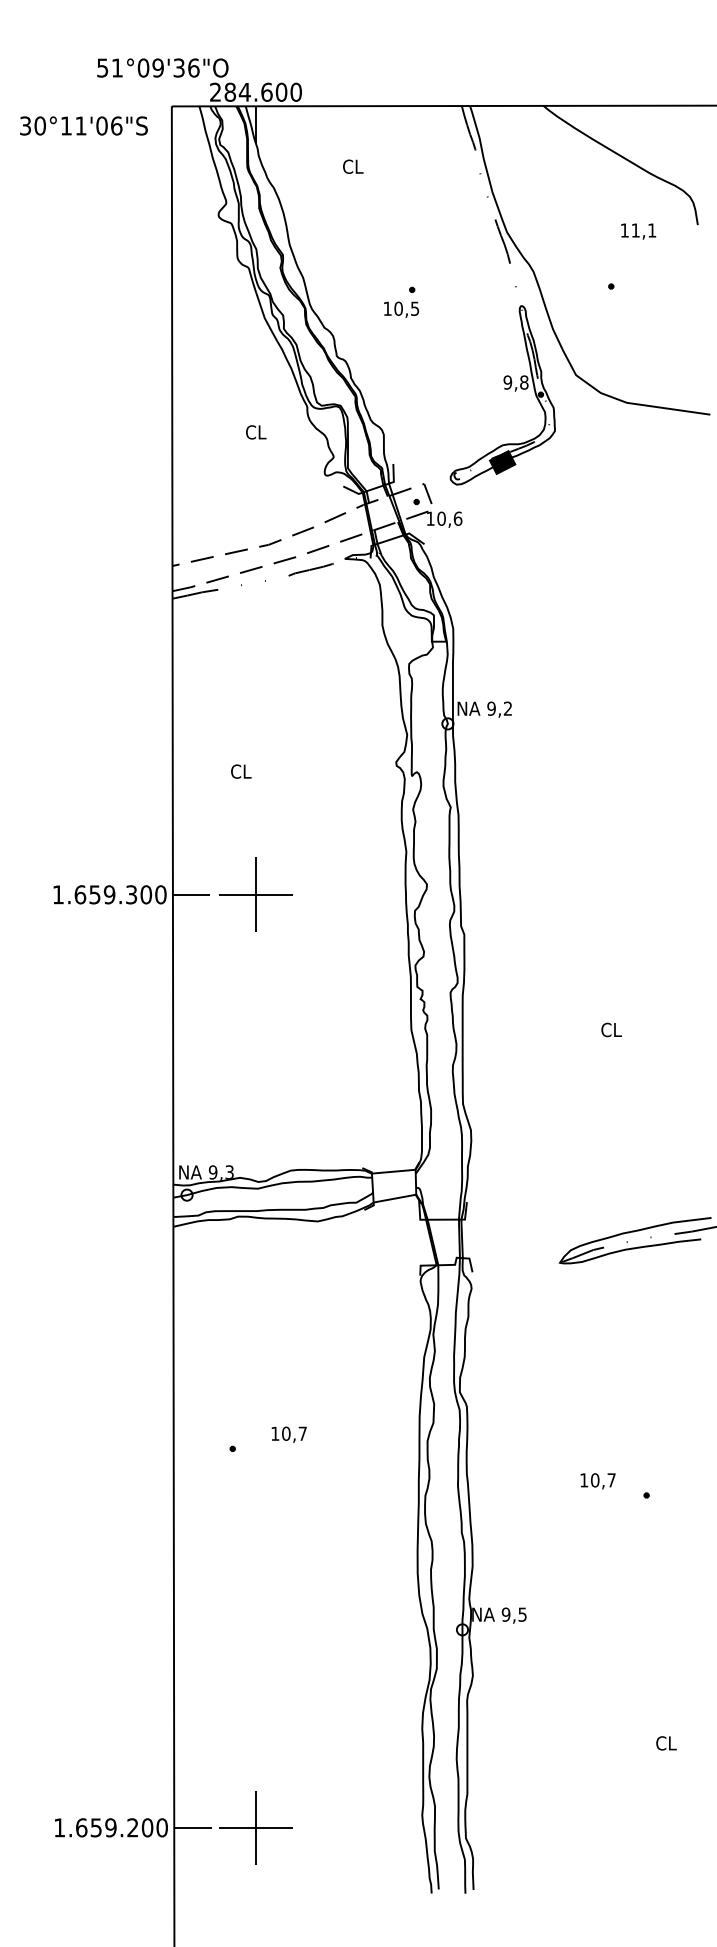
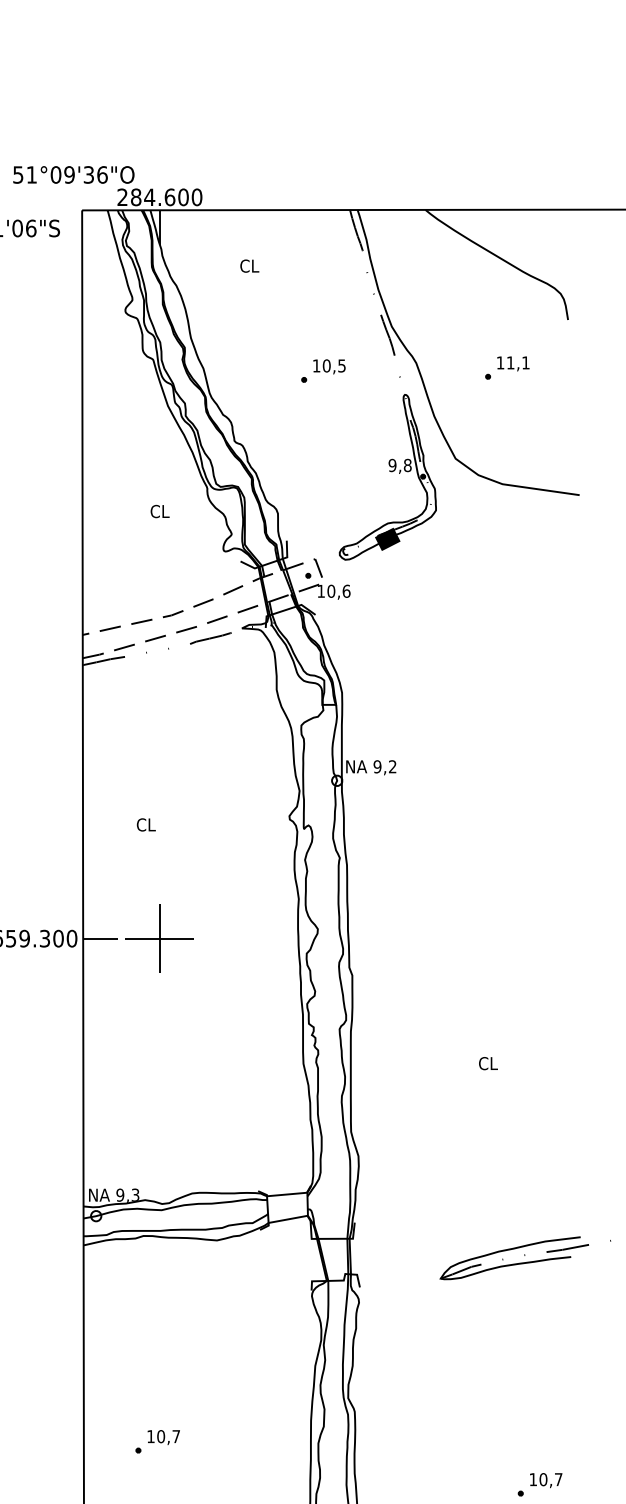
text: (638, 231) -> (513, 363), moved
text: (401, 309) -> (329, 366), moved
text: (288, 1434) -> (163, 1437), moved
text: (597, 1481) -> (545, 1480), moved

